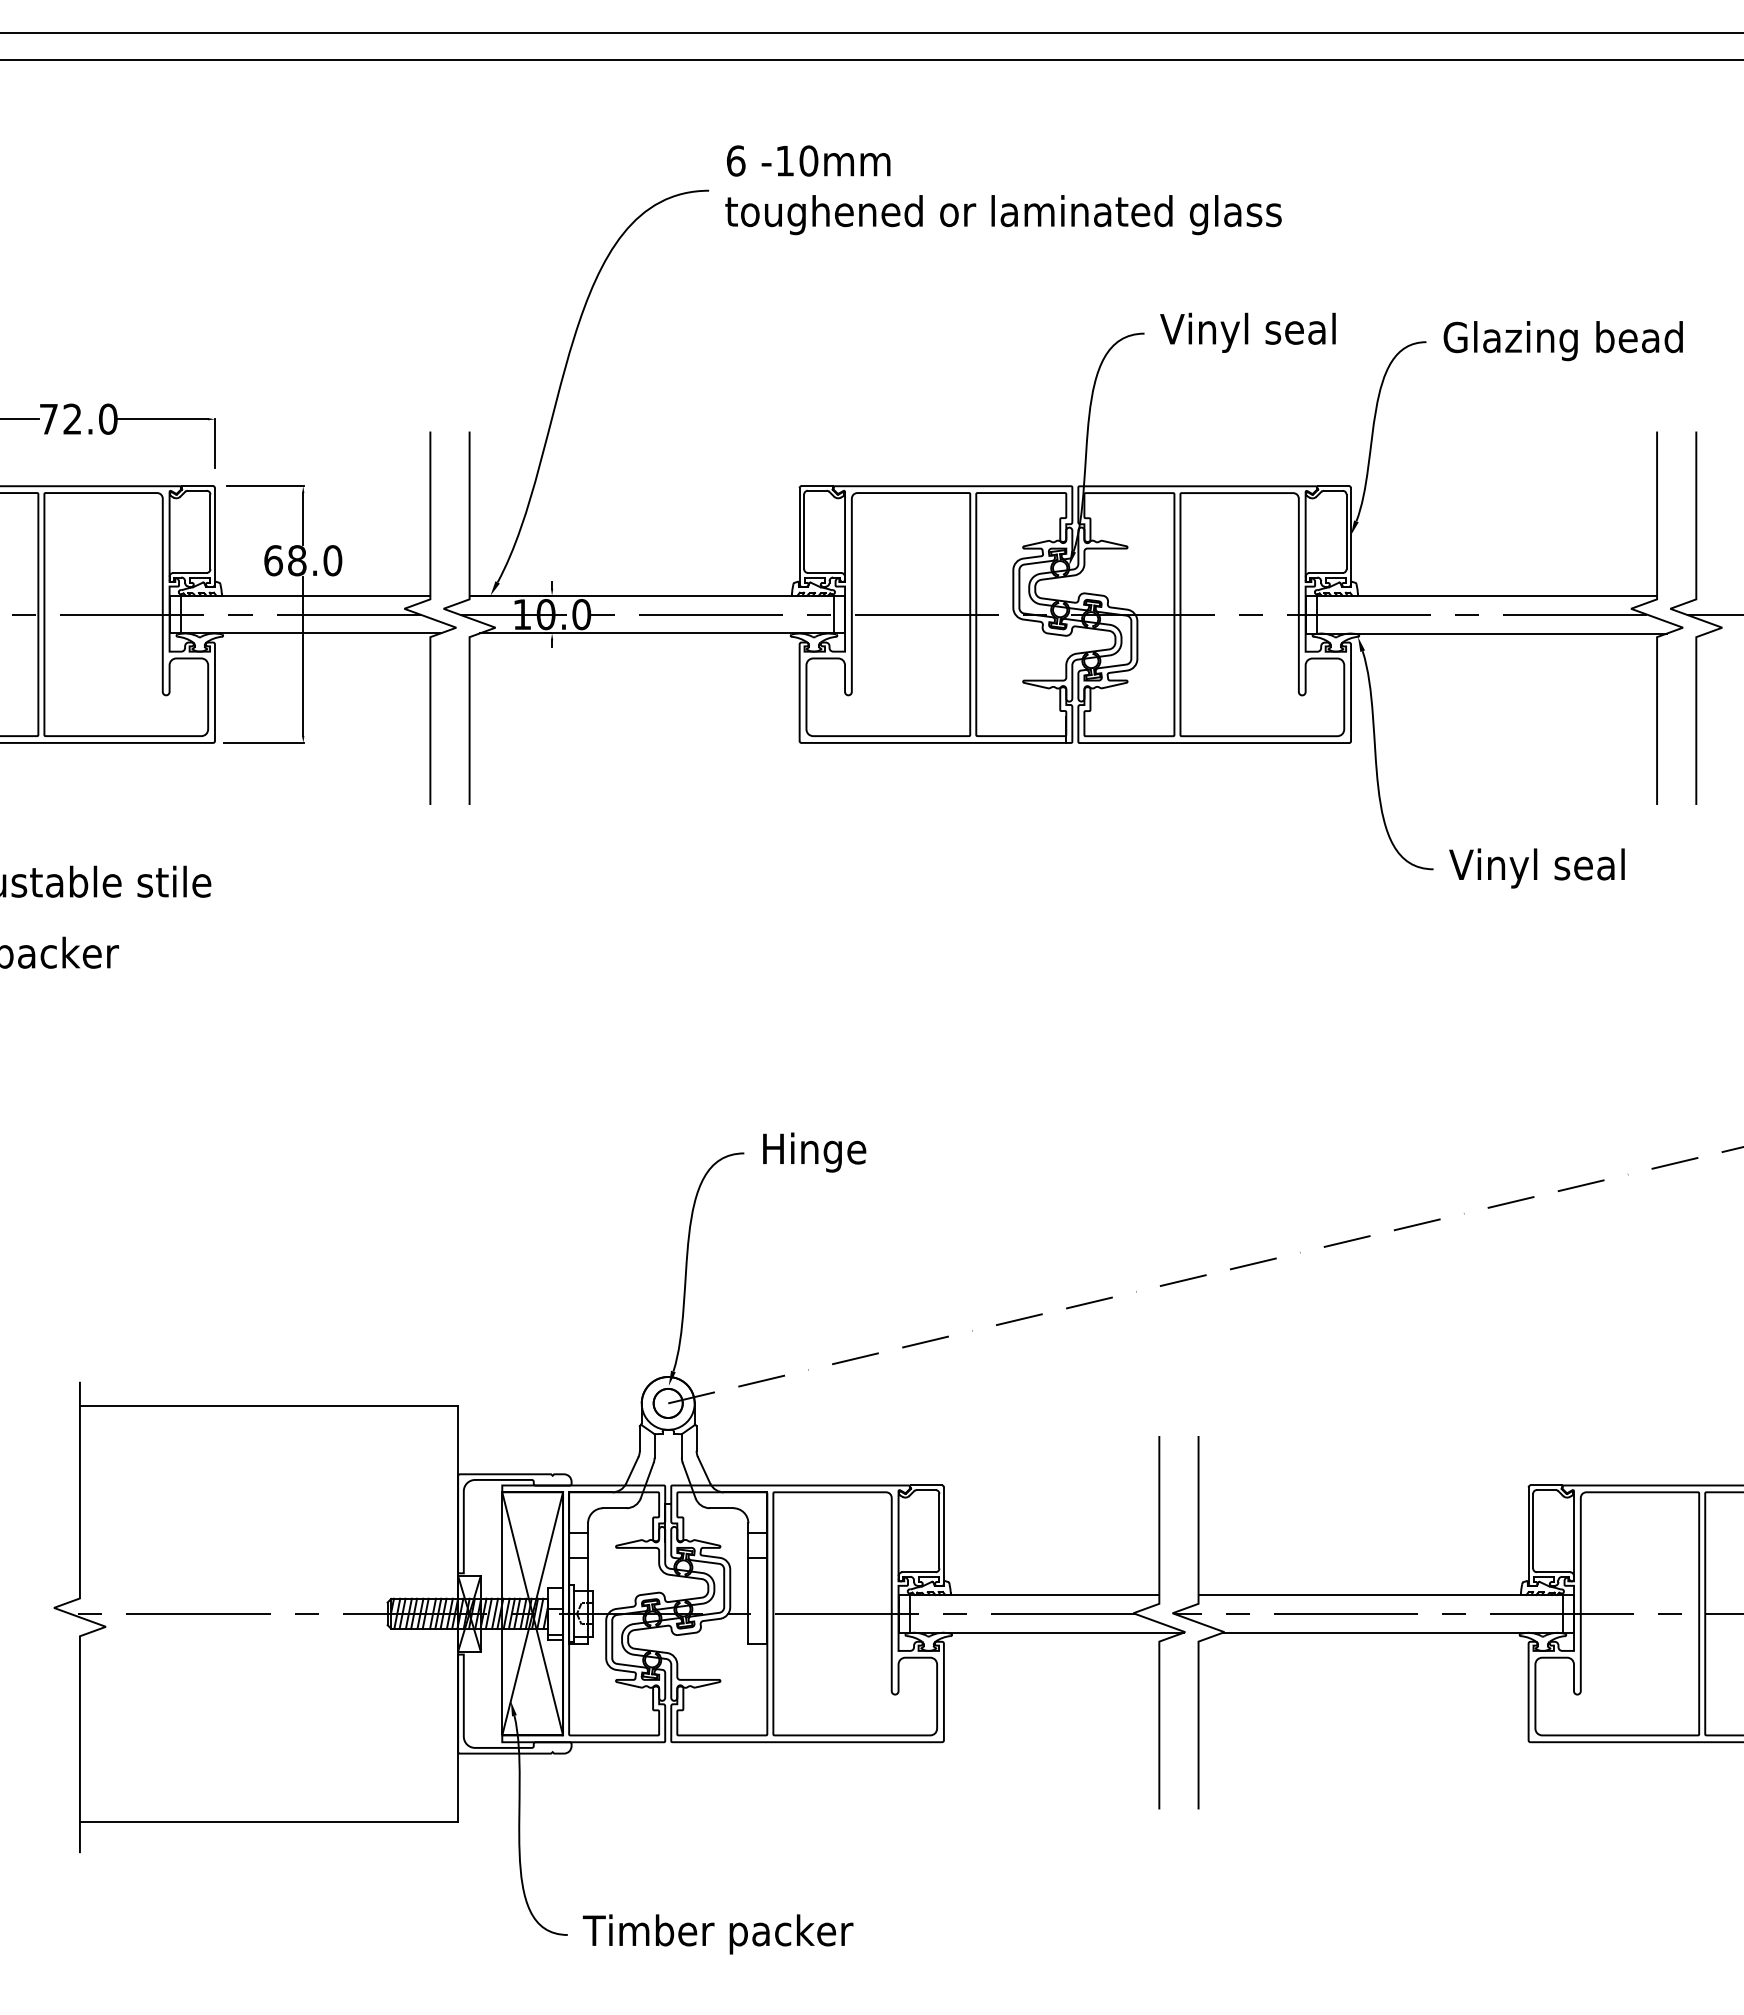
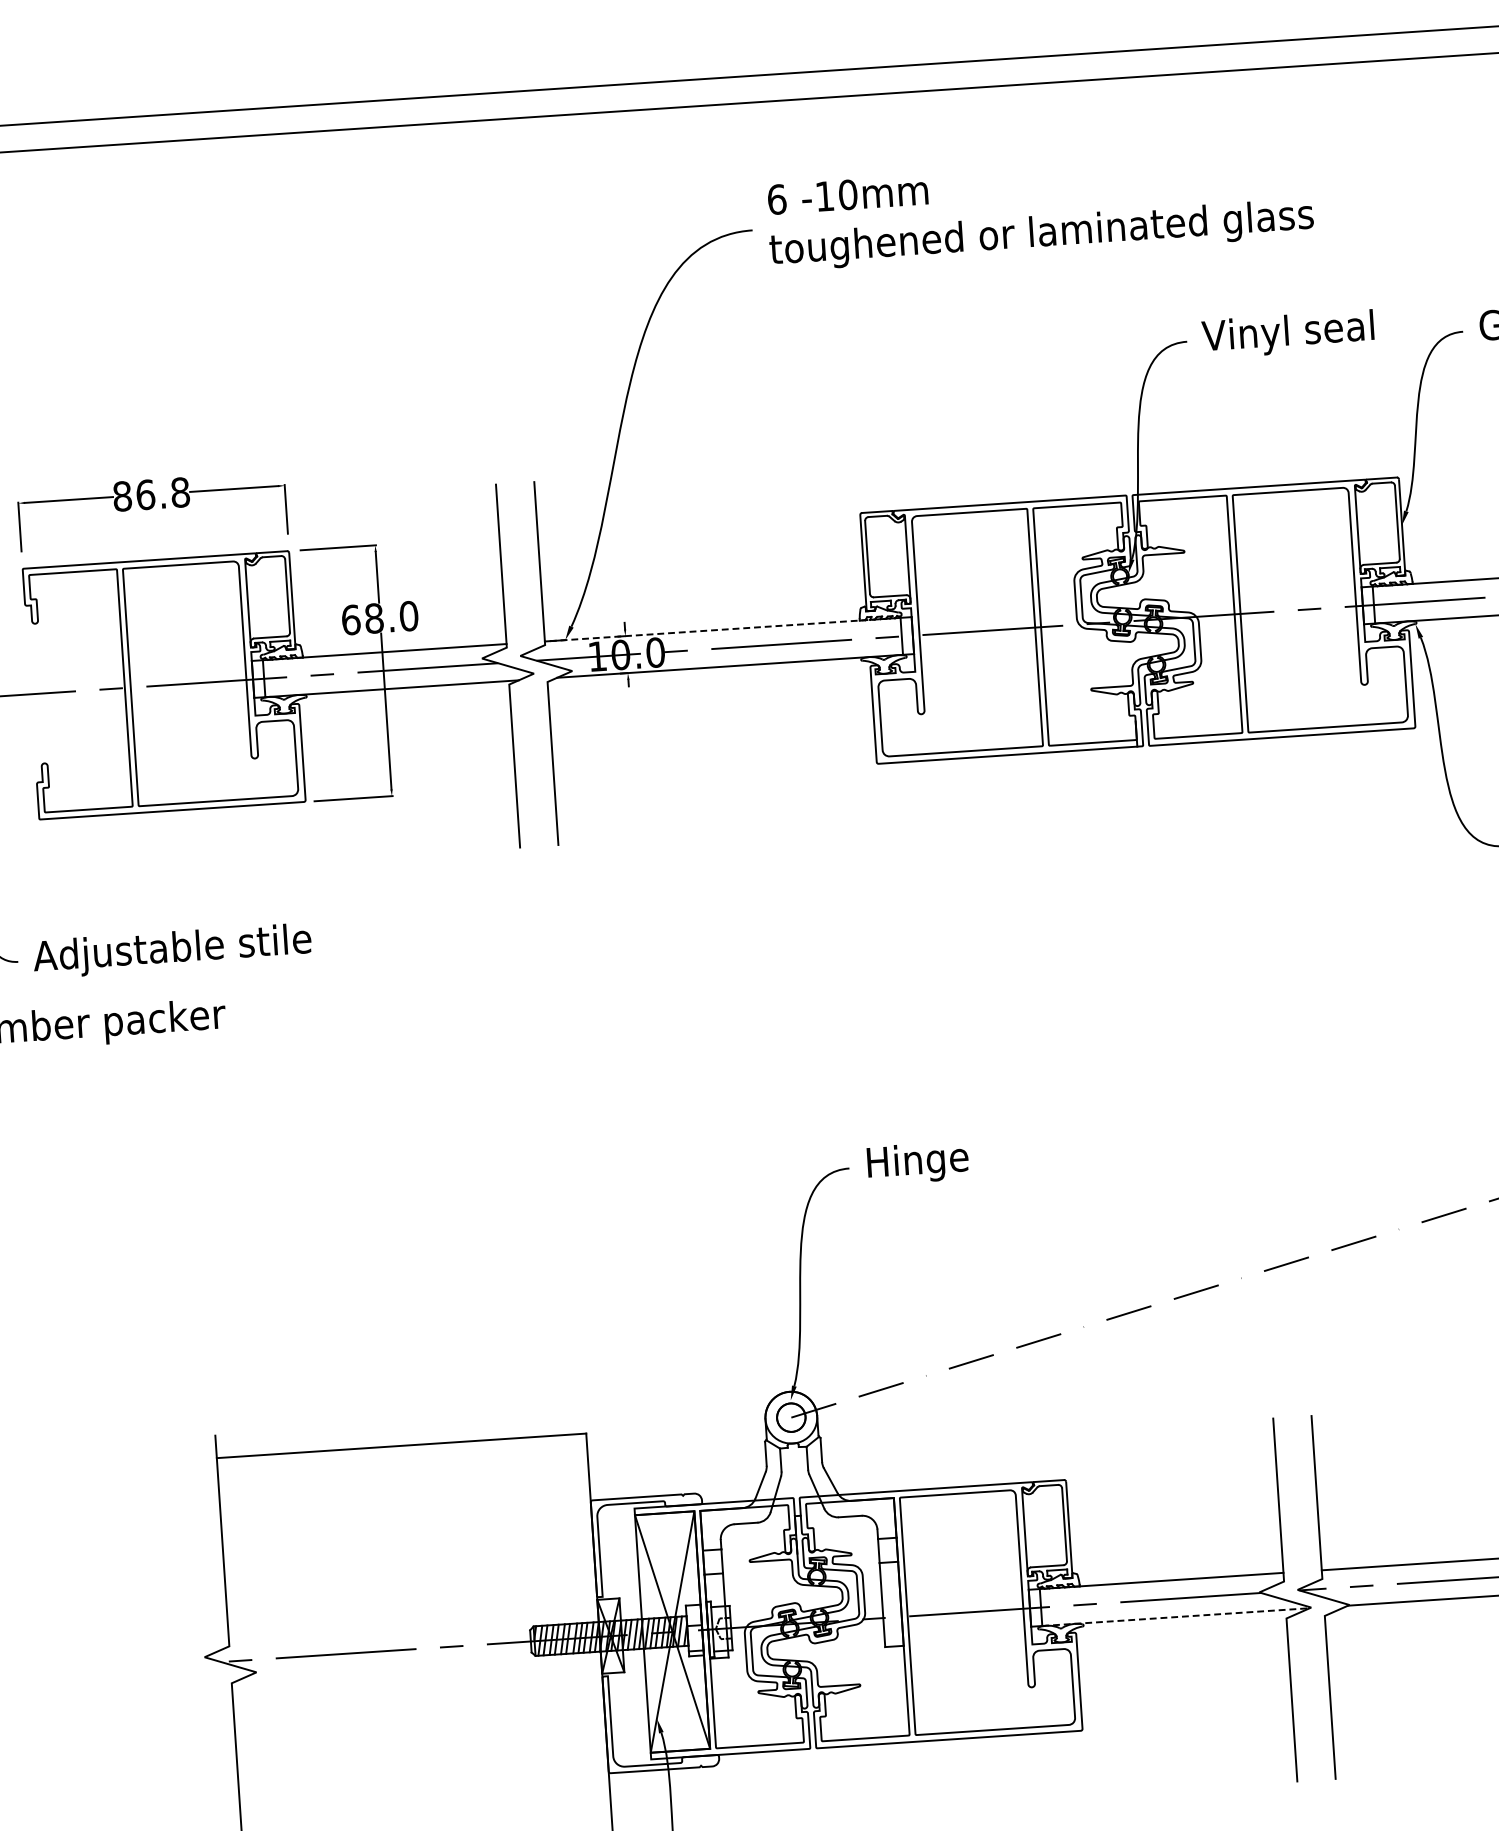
text: (78, 418) -> (151, 493), 72.0 -> 86.8
line: (651, 595) -> (722, 629), solid -> dashed
line: (1046, 1632) -> (1175, 1616), solid -> dashed

